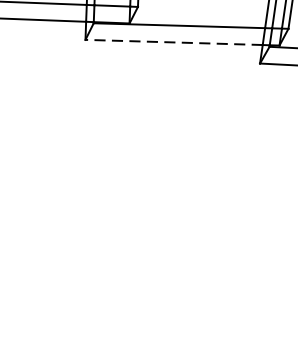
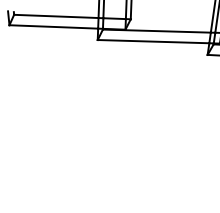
line: (174, 42) -> (153, 41), dashed -> solid

